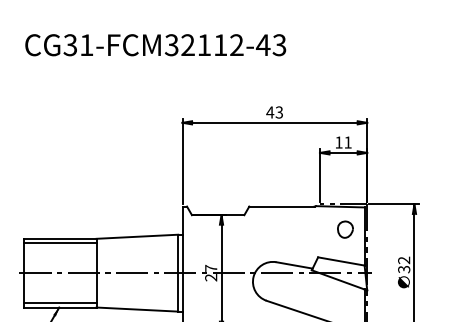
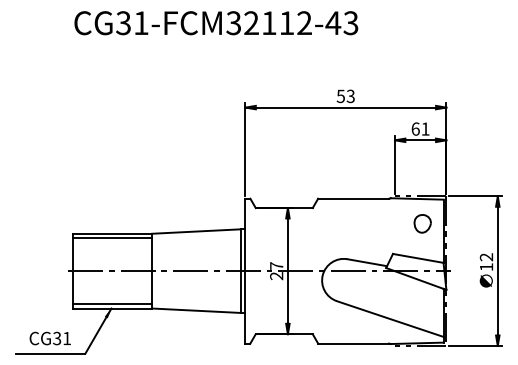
text: (269, 112) -> (340, 96), 43 -> 53
text: (338, 142) -> (415, 128), 11 -> 61
text: (404, 269) -> (486, 267), 32 -> 12

